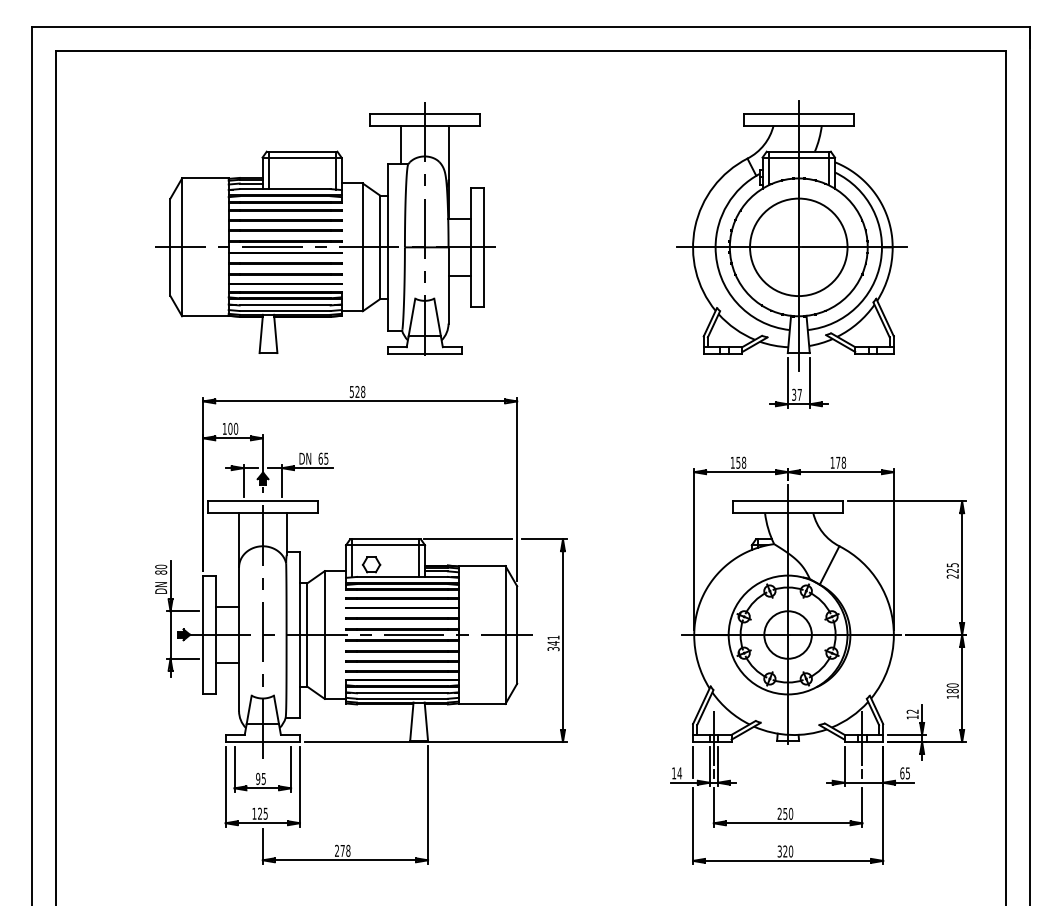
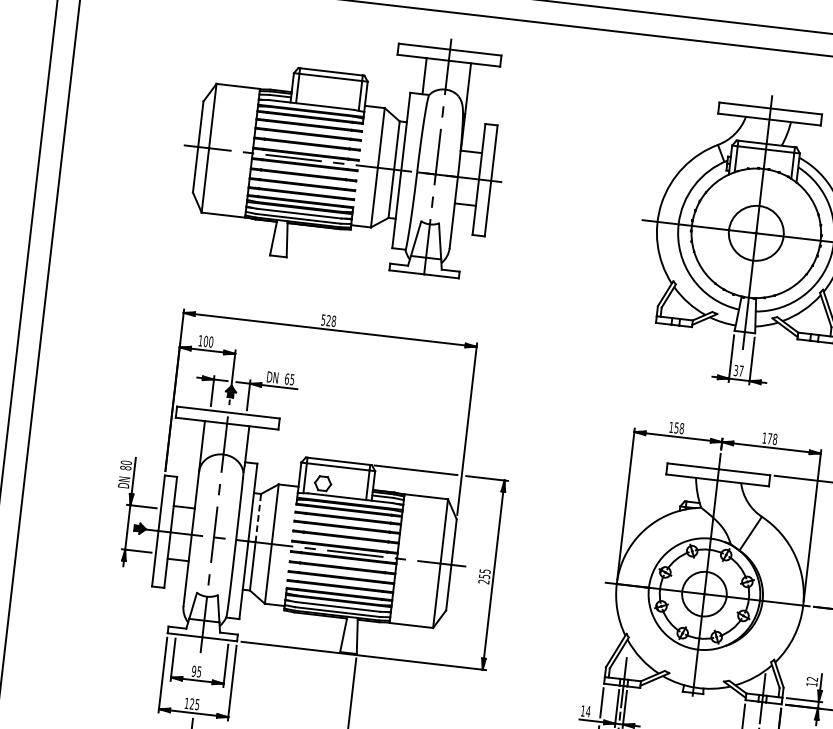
part: (325, 228) -> (345, 146), moved
circle: (798, 247) -> (756, 233), size x0.6
line: (307, 609) -> (258, 518), solid -> dashed
text: (553, 643) -> (484, 576), 341 -> 255

